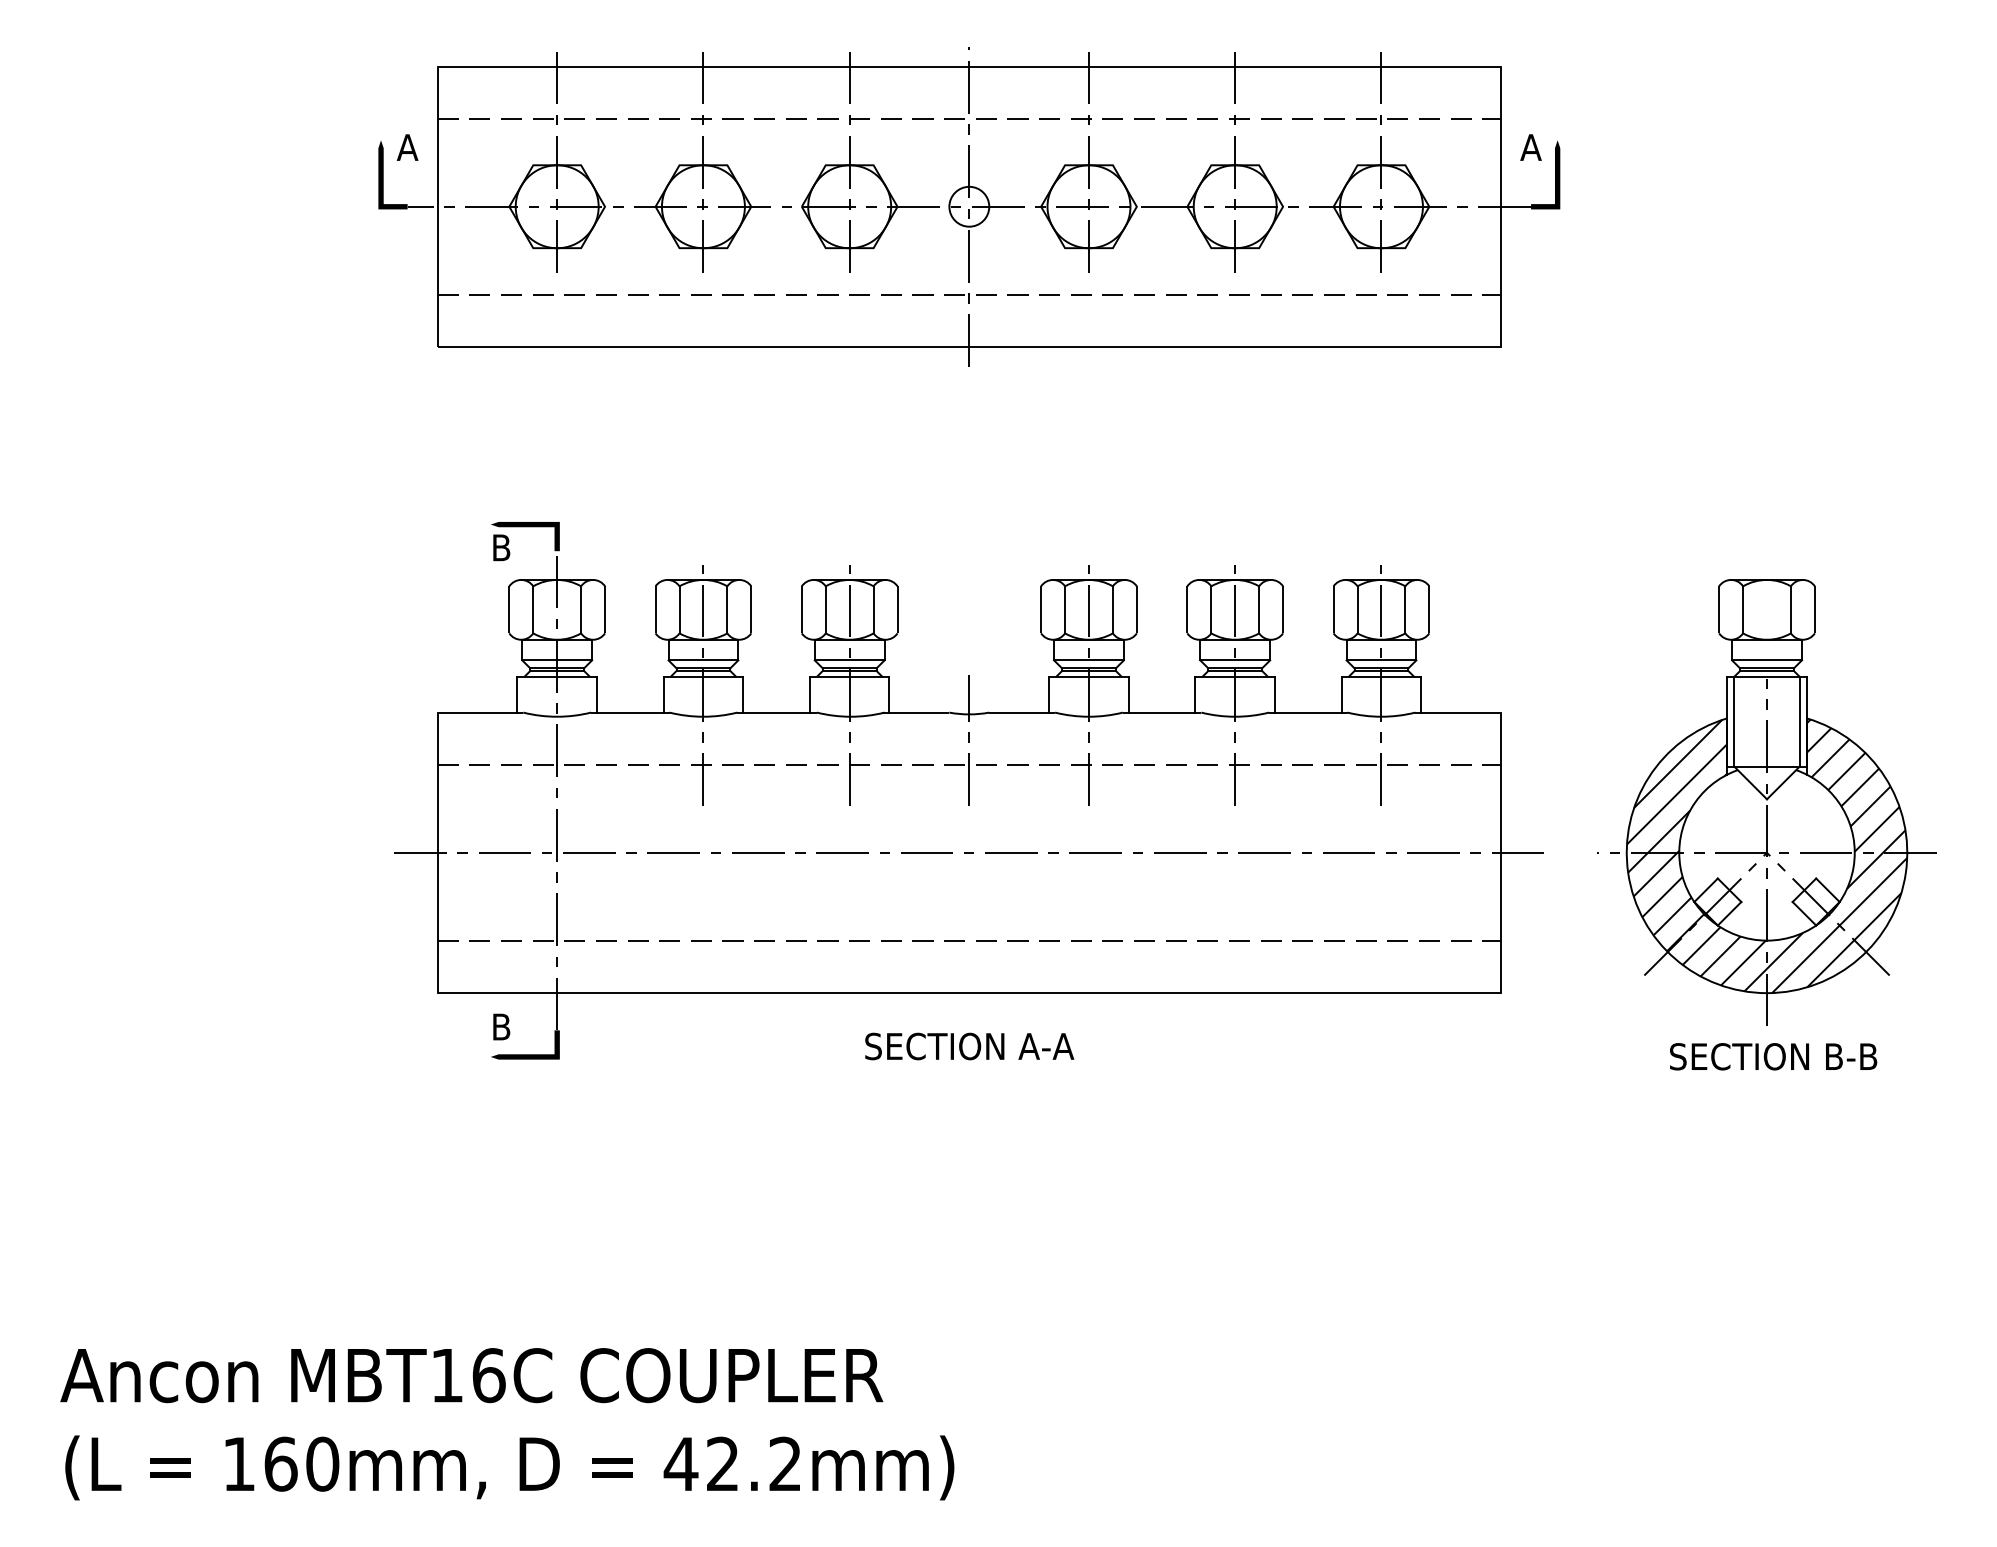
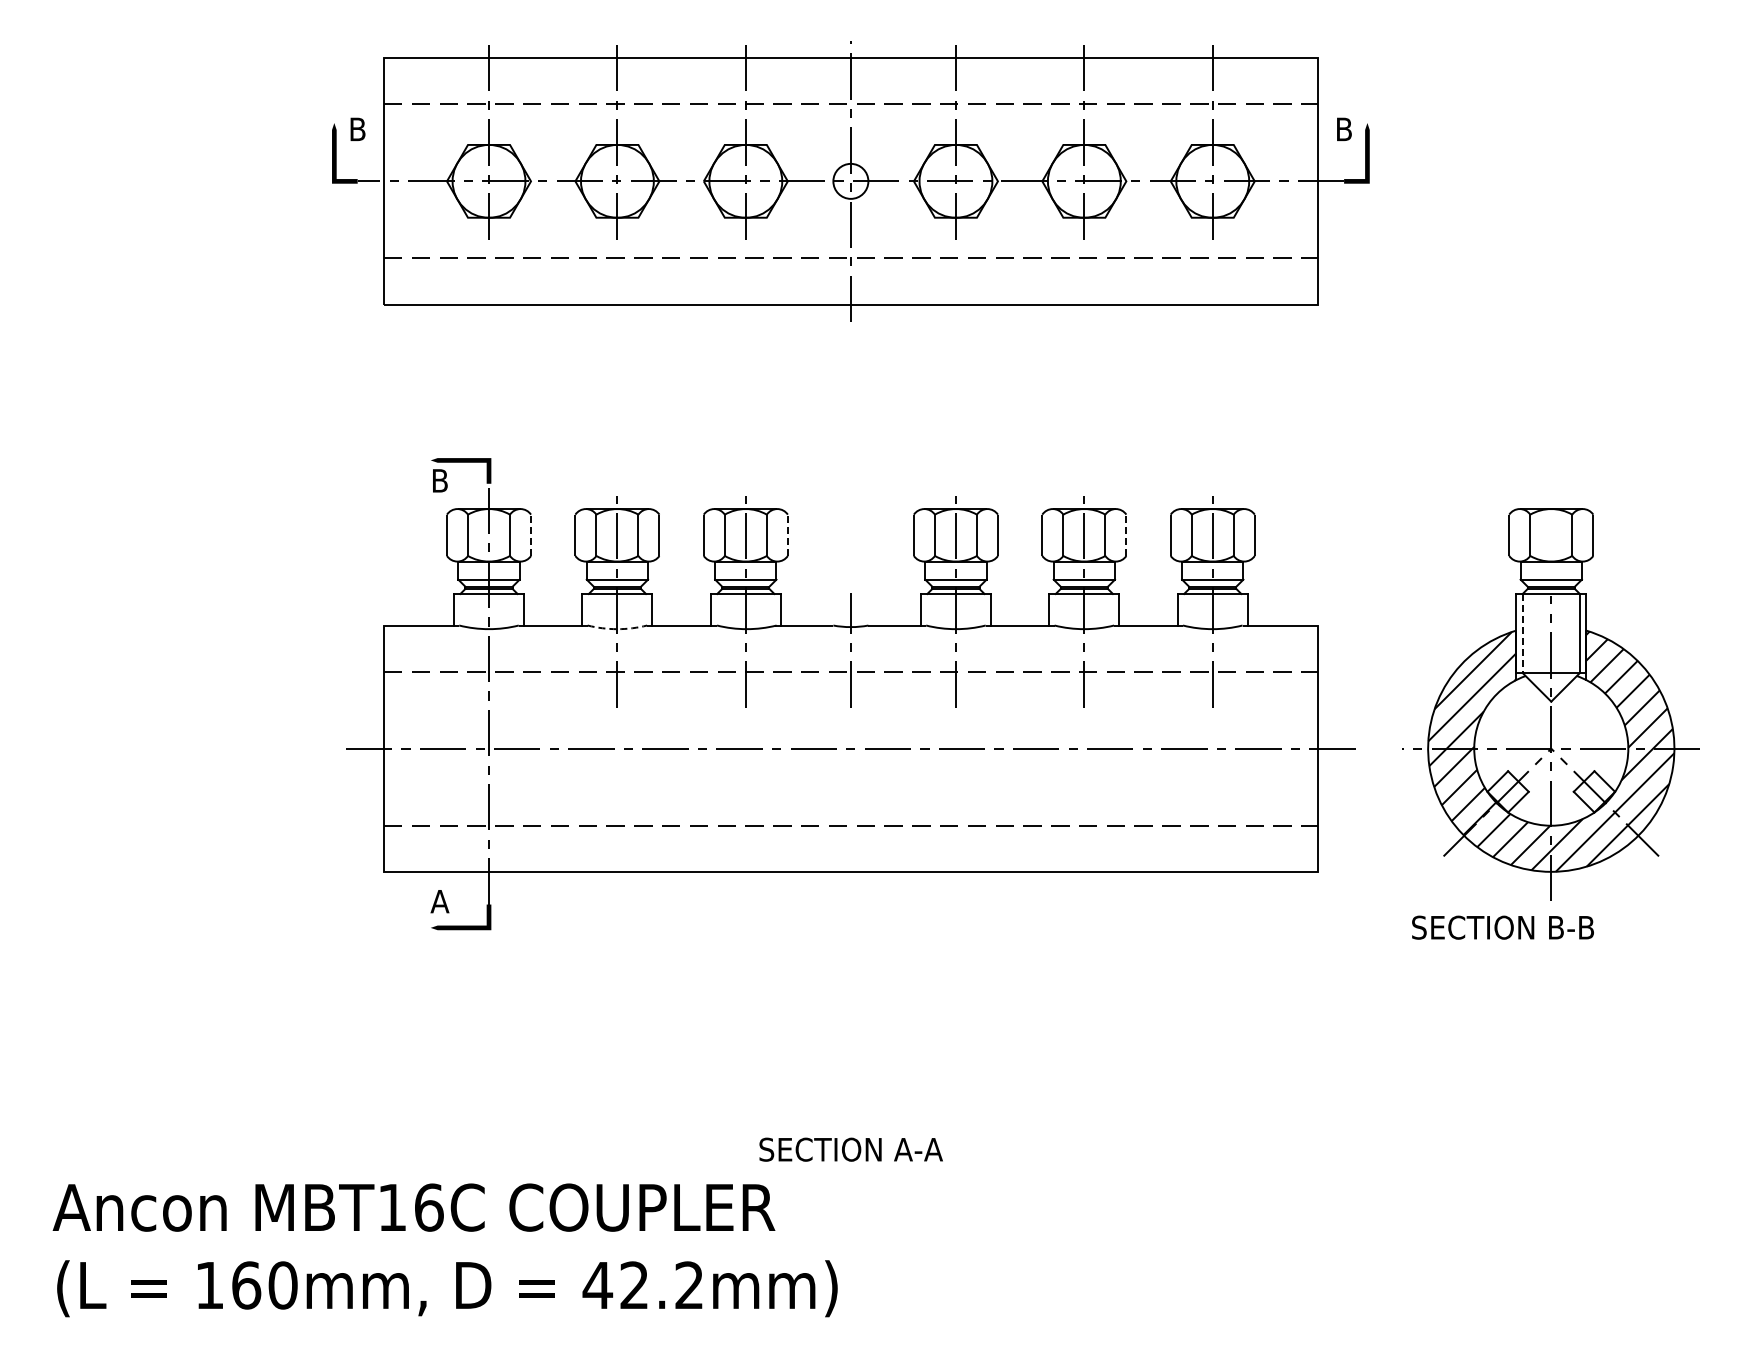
text: (407, 147) -> (357, 129), A -> B
text: (1530, 147) -> (1343, 129), A -> B
line: (605, 610) -> (531, 535), solid -> dashed
line: (897, 610) -> (787, 535), solid -> dashed
line: (1283, 610) -> (1126, 535), solid -> dashed
arc: (703, 717) -> (617, 629), solid -> dashed
line: (1734, 721) -> (1522, 633), solid -> dashed
text: (500, 1026) -> (439, 901), B -> A
text: (968, 1046) -> (850, 1149), moved
text: (1772, 1056) -> (1502, 927), moved

